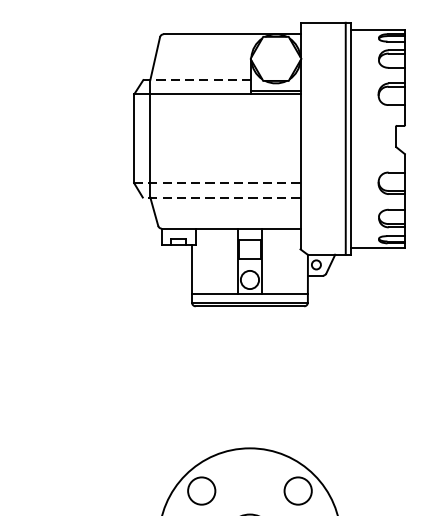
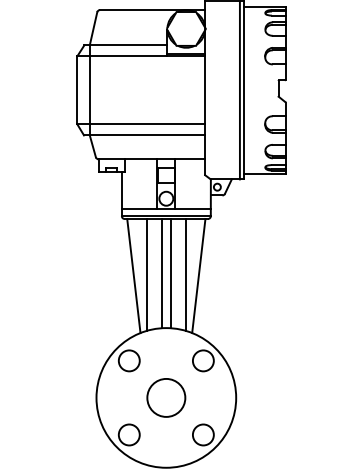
line: (196, 80) -> (125, 45), dashed -> solid
line: (217, 183) -> (141, 124), dashed -> solid
line: (221, 197) -> (144, 135), dashed -> solid
line: (243, 377) -> (161, 273), added
line: (255, 377) -> (170, 273), added
line: (225, 378) -> (147, 274), added
line: (274, 378) -> (185, 274), added
line: (207, 379) -> (133, 275), added
line: (291, 379) -> (198, 275), added

